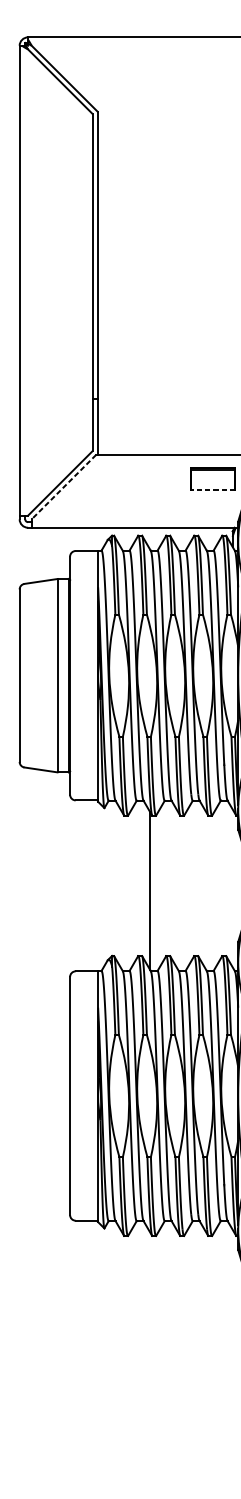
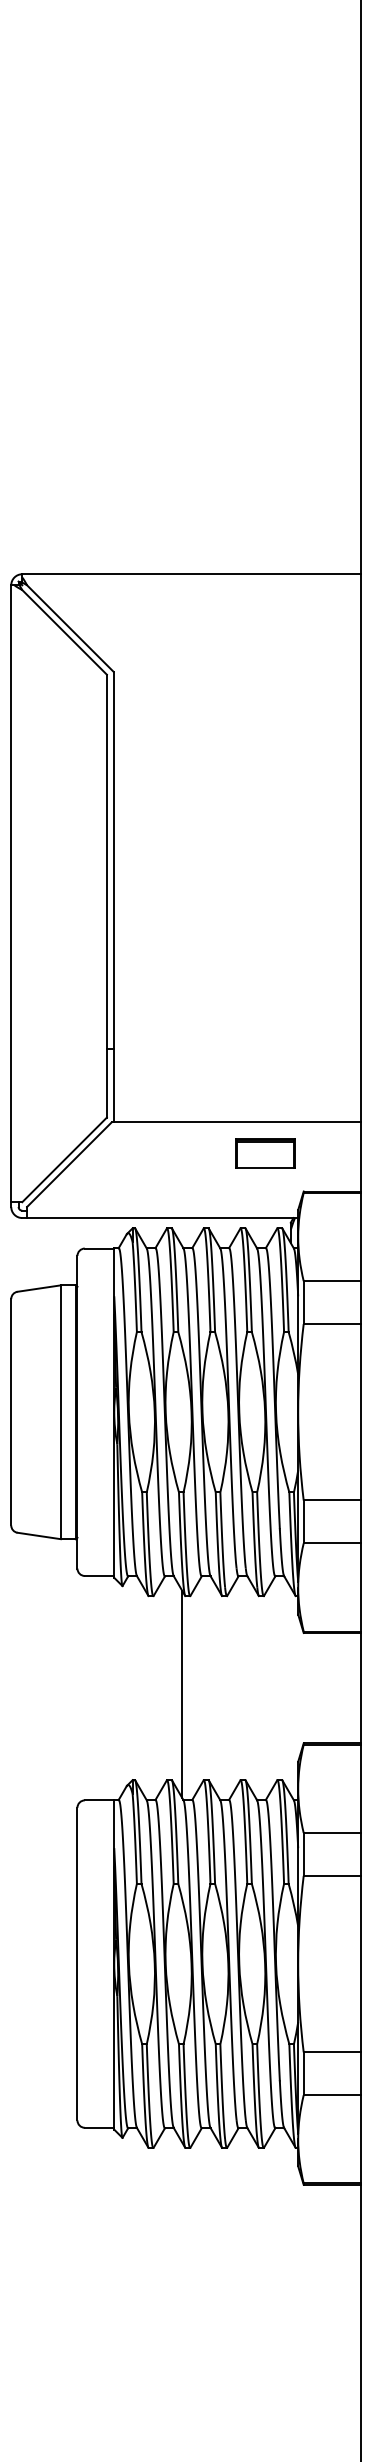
line: (64, 486) -> (69, 1164), dashed -> solid
line: (212, 490) -> (264, 1168), dashed -> solid

